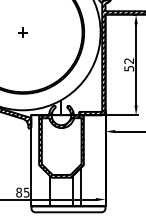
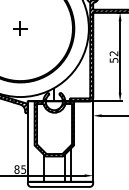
part: (22, 32) -> (19, 28), size x1.67

